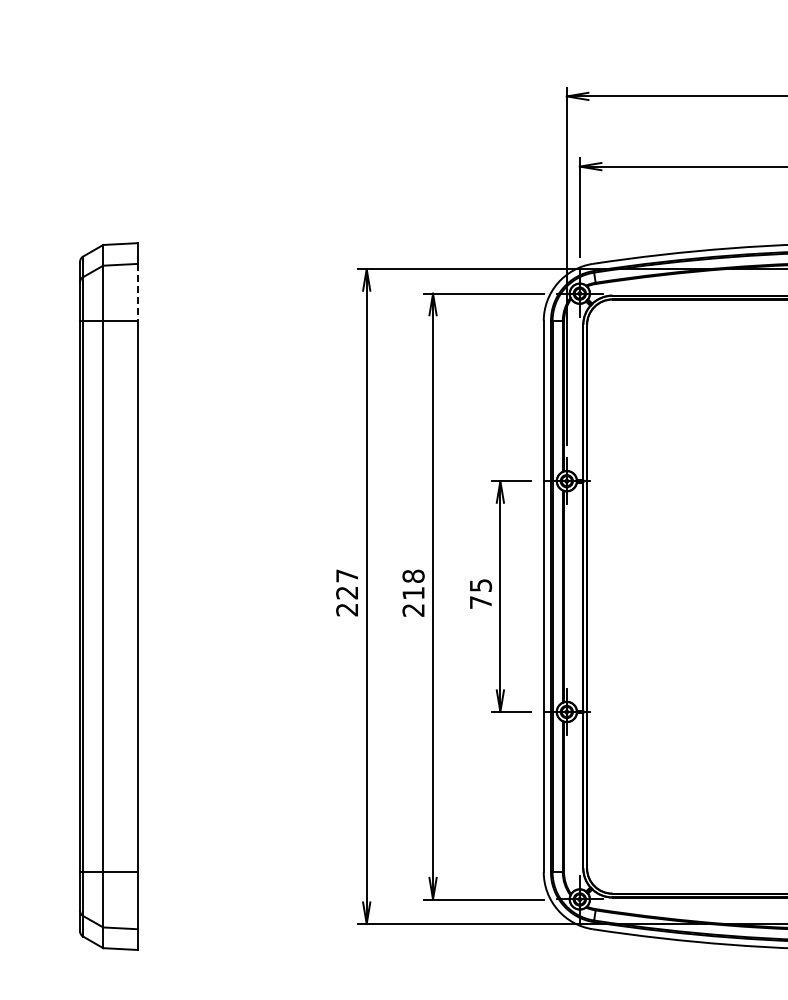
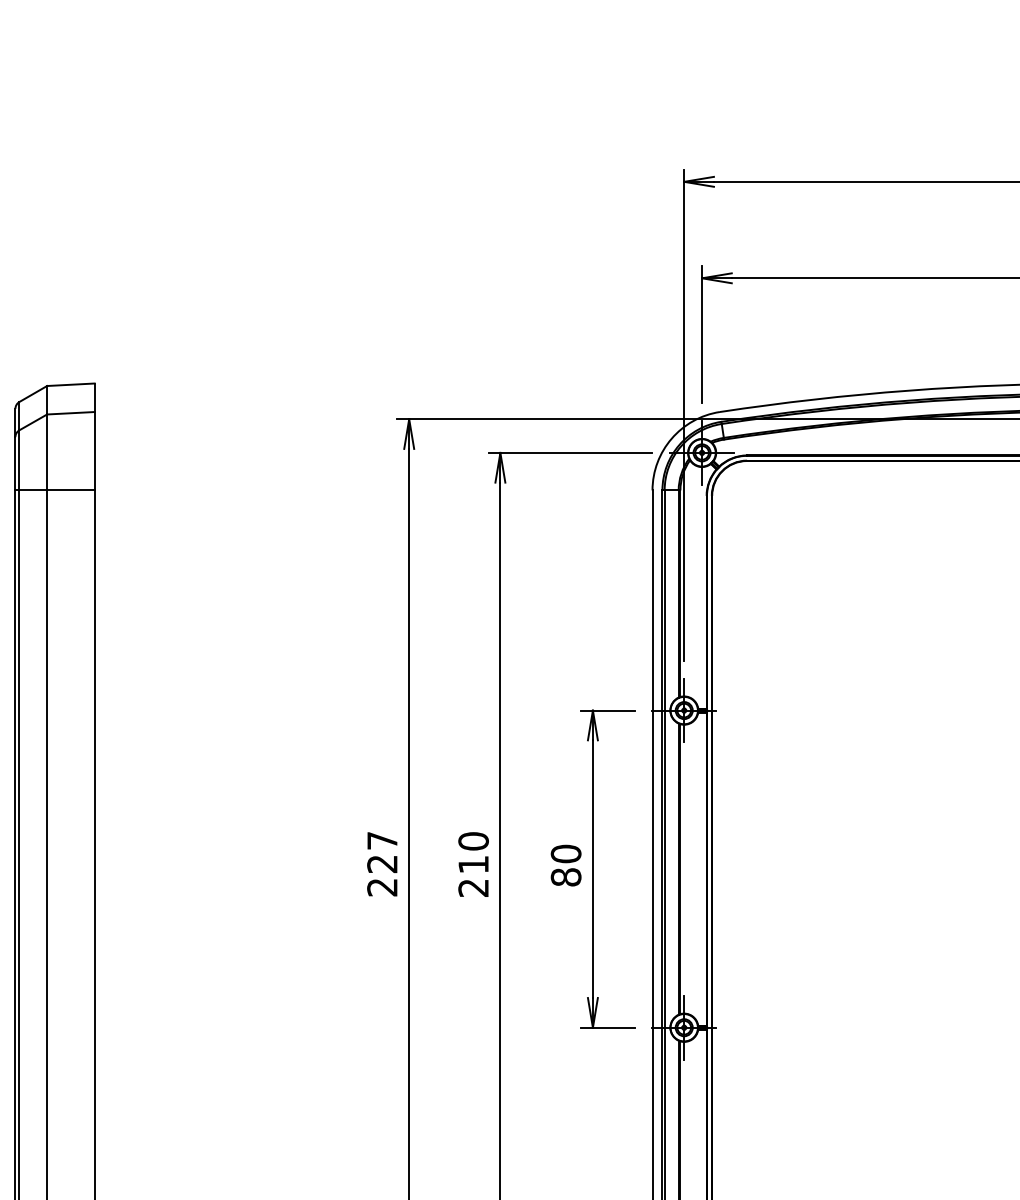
line: (137, 292) -> (94, 451), dashed -> solid
text: (413, 575) -> (473, 840), 218 -> 210
text: (480, 593) -> (565, 864), 75 -> 80

